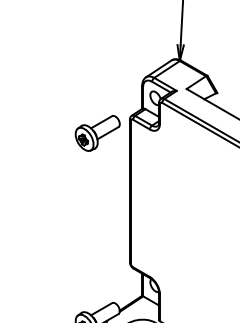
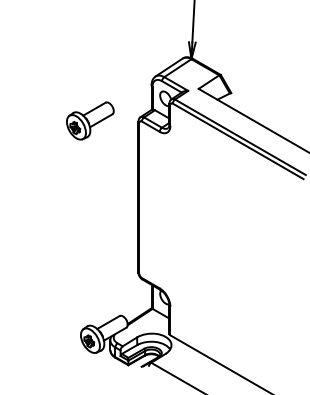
part: (97, 132) -> (90, 120), moved

